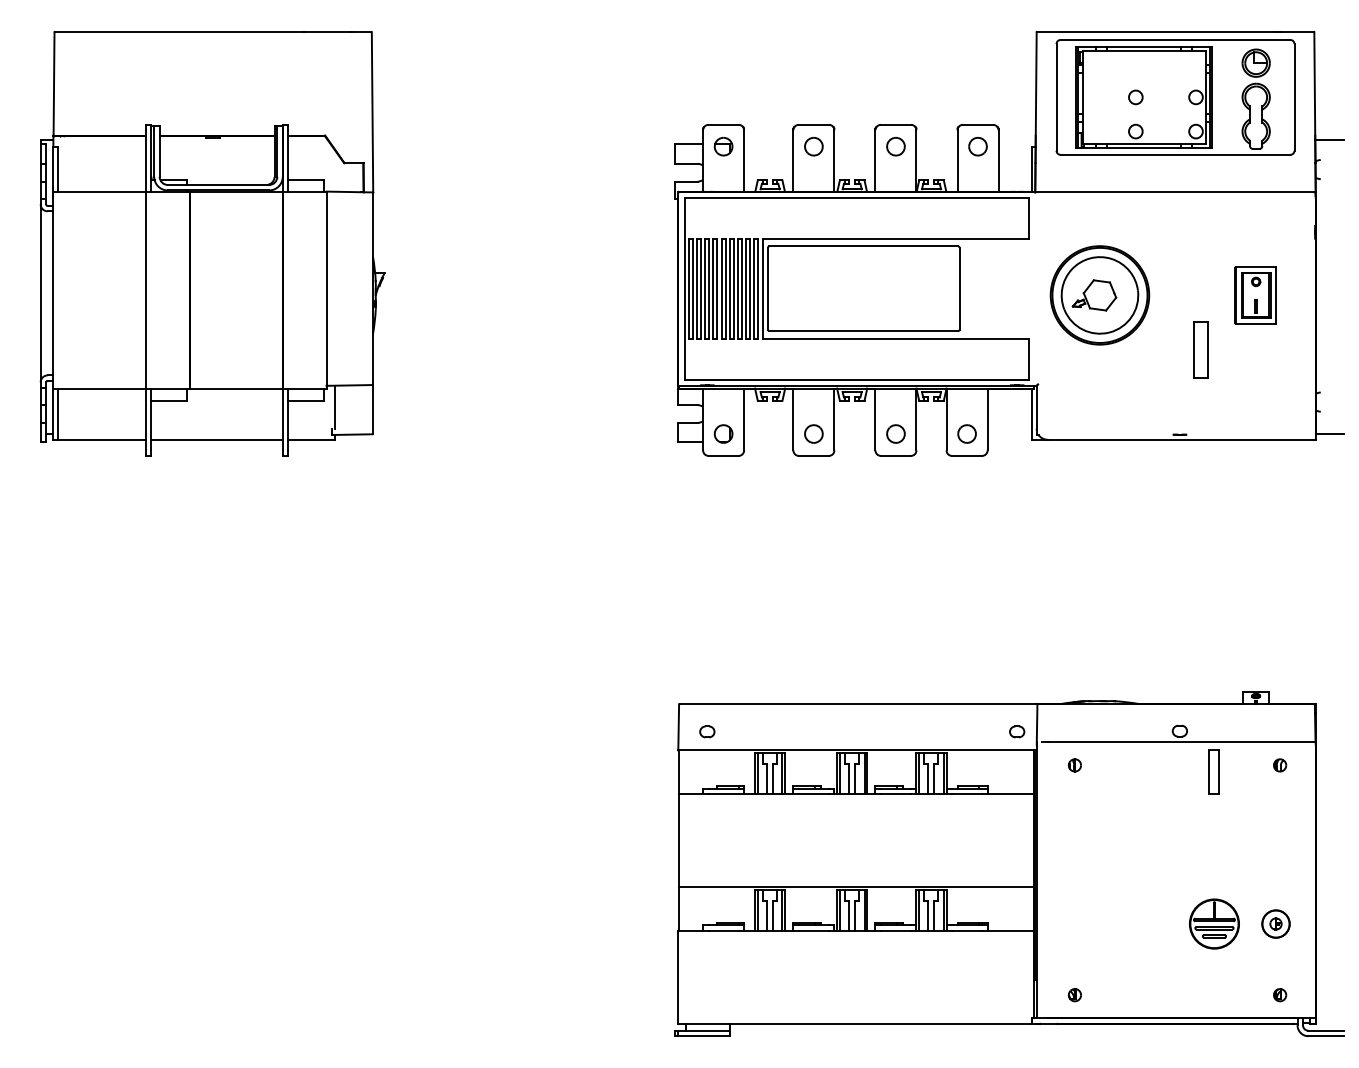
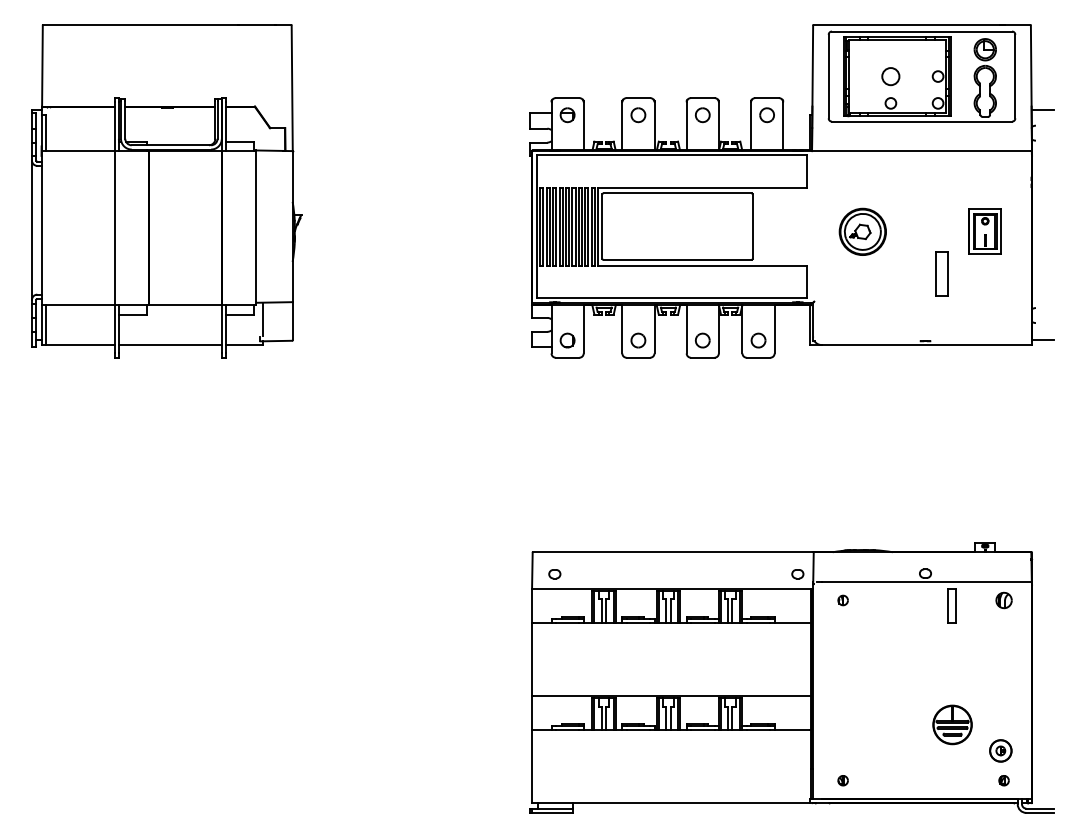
circle: (1135, 97) -> (890, 76), size x1.6
part: (1099, 294) -> (862, 231), size x0.6
part: (1279, 765) -> (1003, 600), size x1.6
part: (1275, 923) -> (1000, 750), moved

